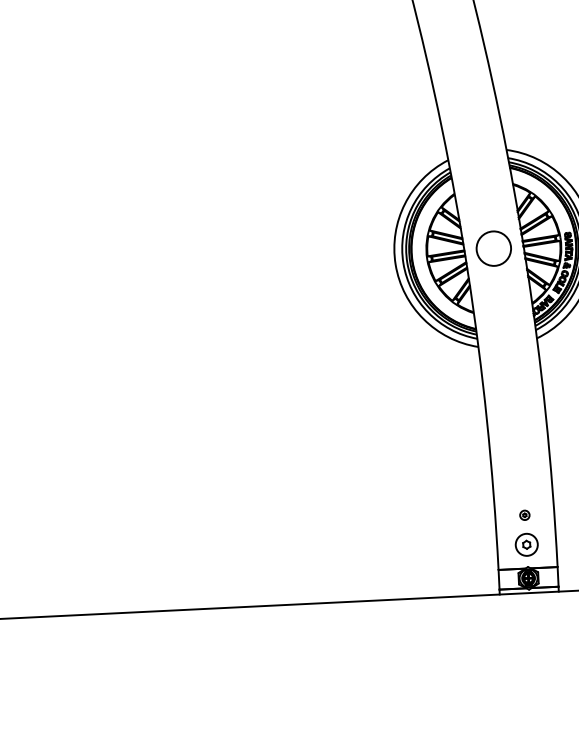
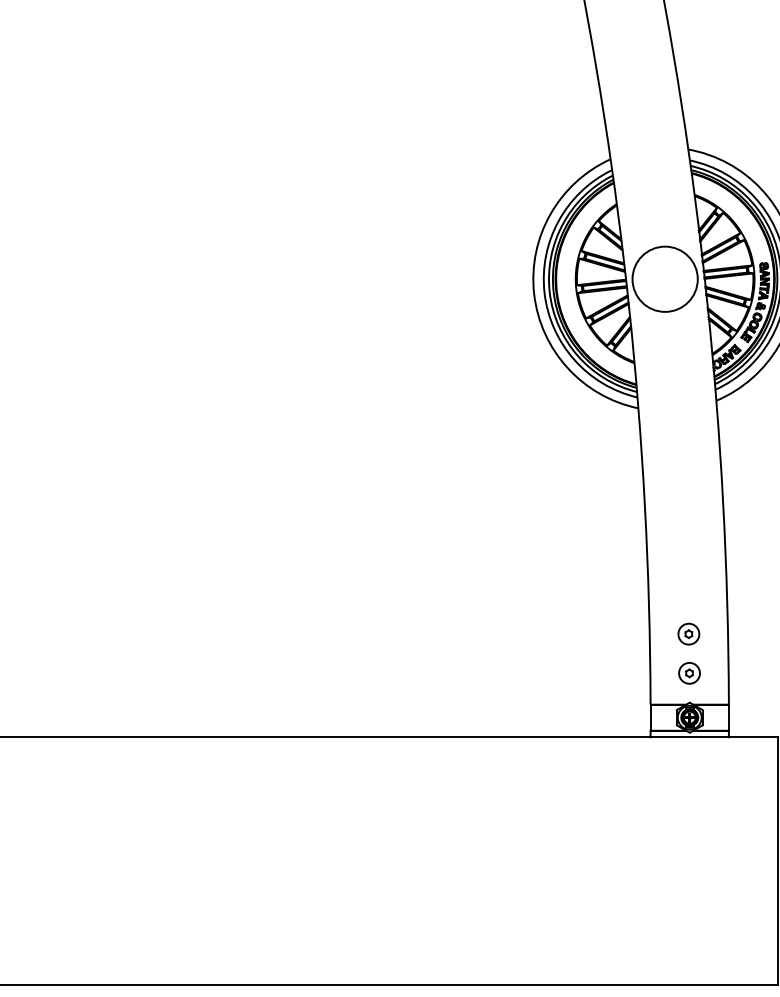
circle: (493, 248) -> (664, 278), size x1.43
part: (524, 514) -> (688, 633), size x1.67
part: (526, 545) -> (689, 673), size x0.71

